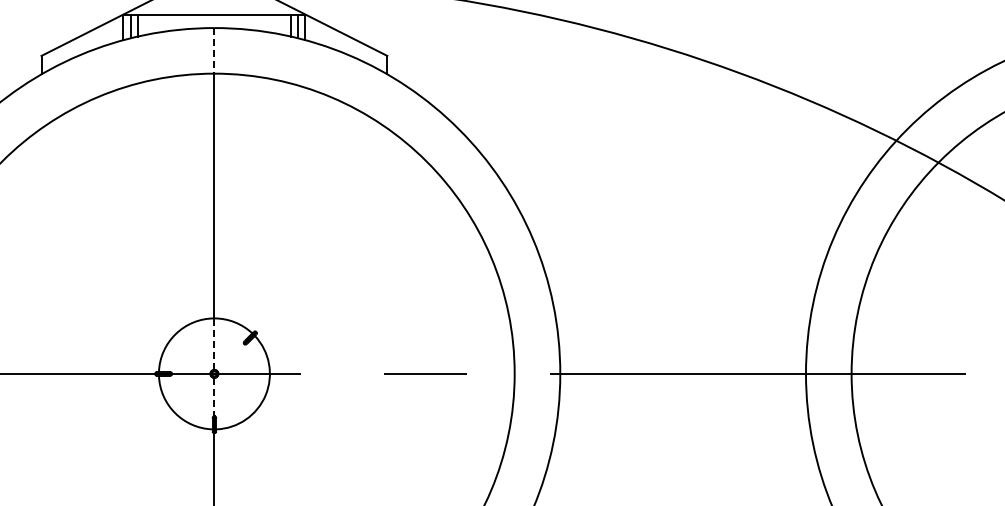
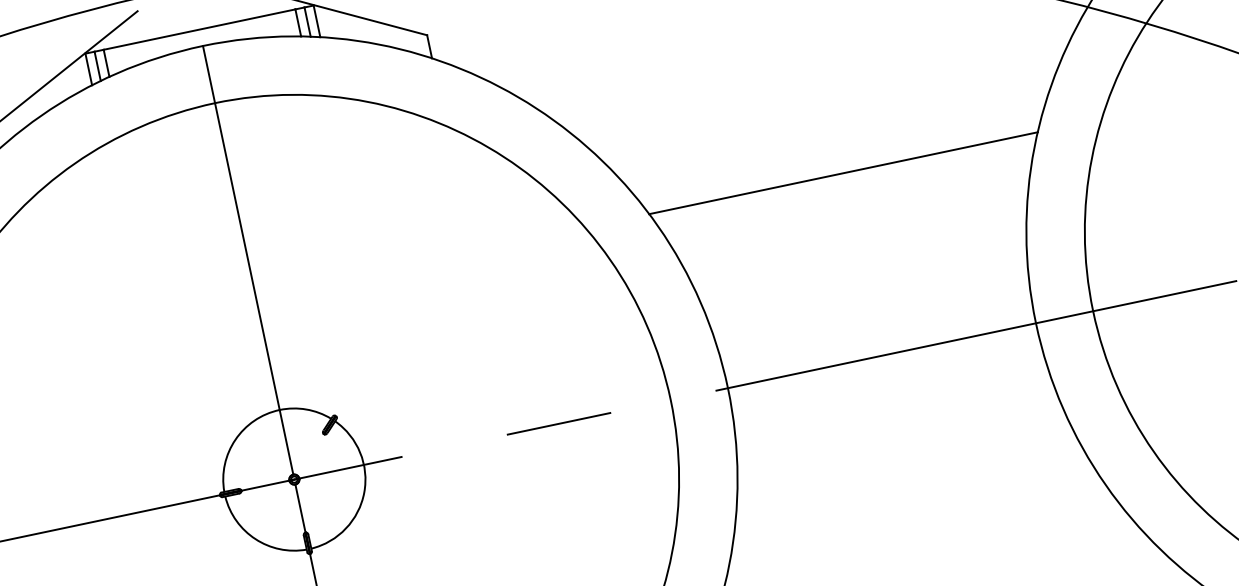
line: (214, 50) -> (209, 74), dashed -> solid
line: (683, 228) -> (844, 173), added
line: (214, 344) -> (286, 442), dashed -> solid
line: (214, 397) -> (300, 509), dashed -> solid

